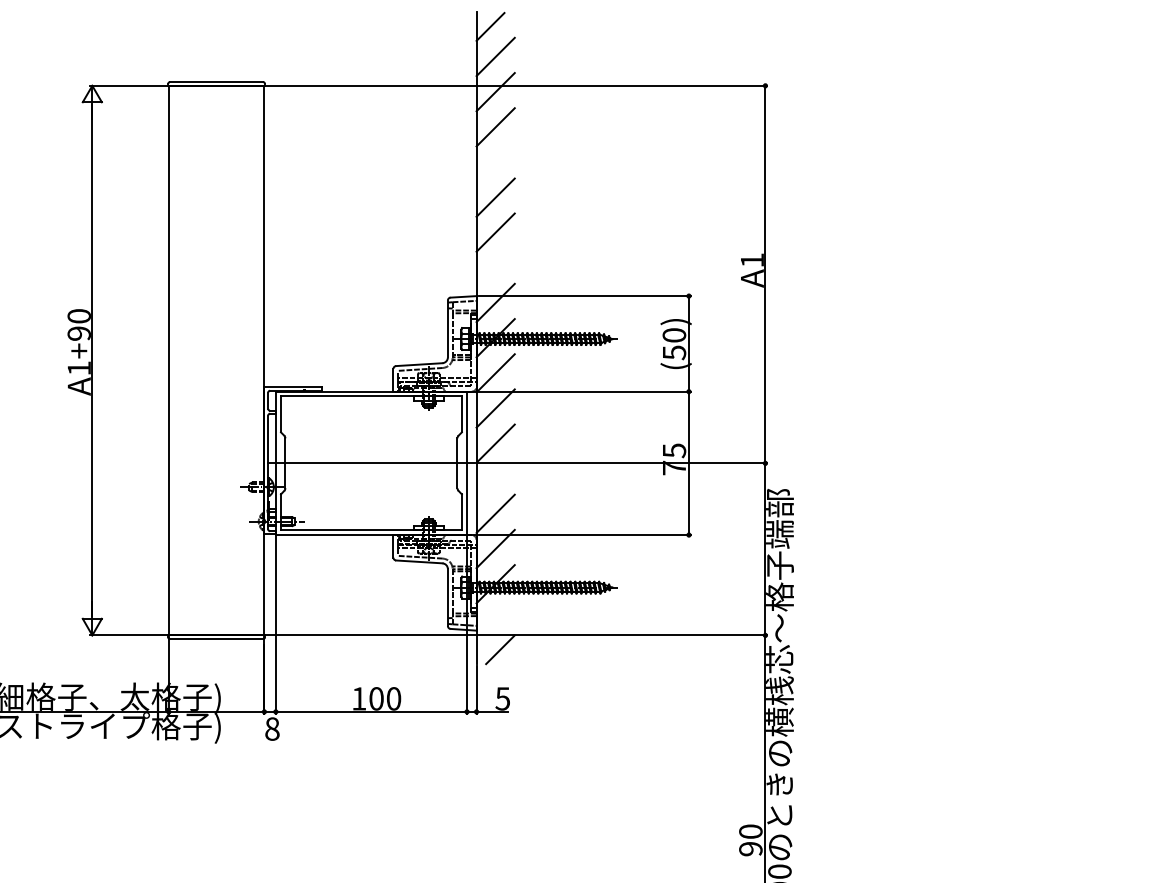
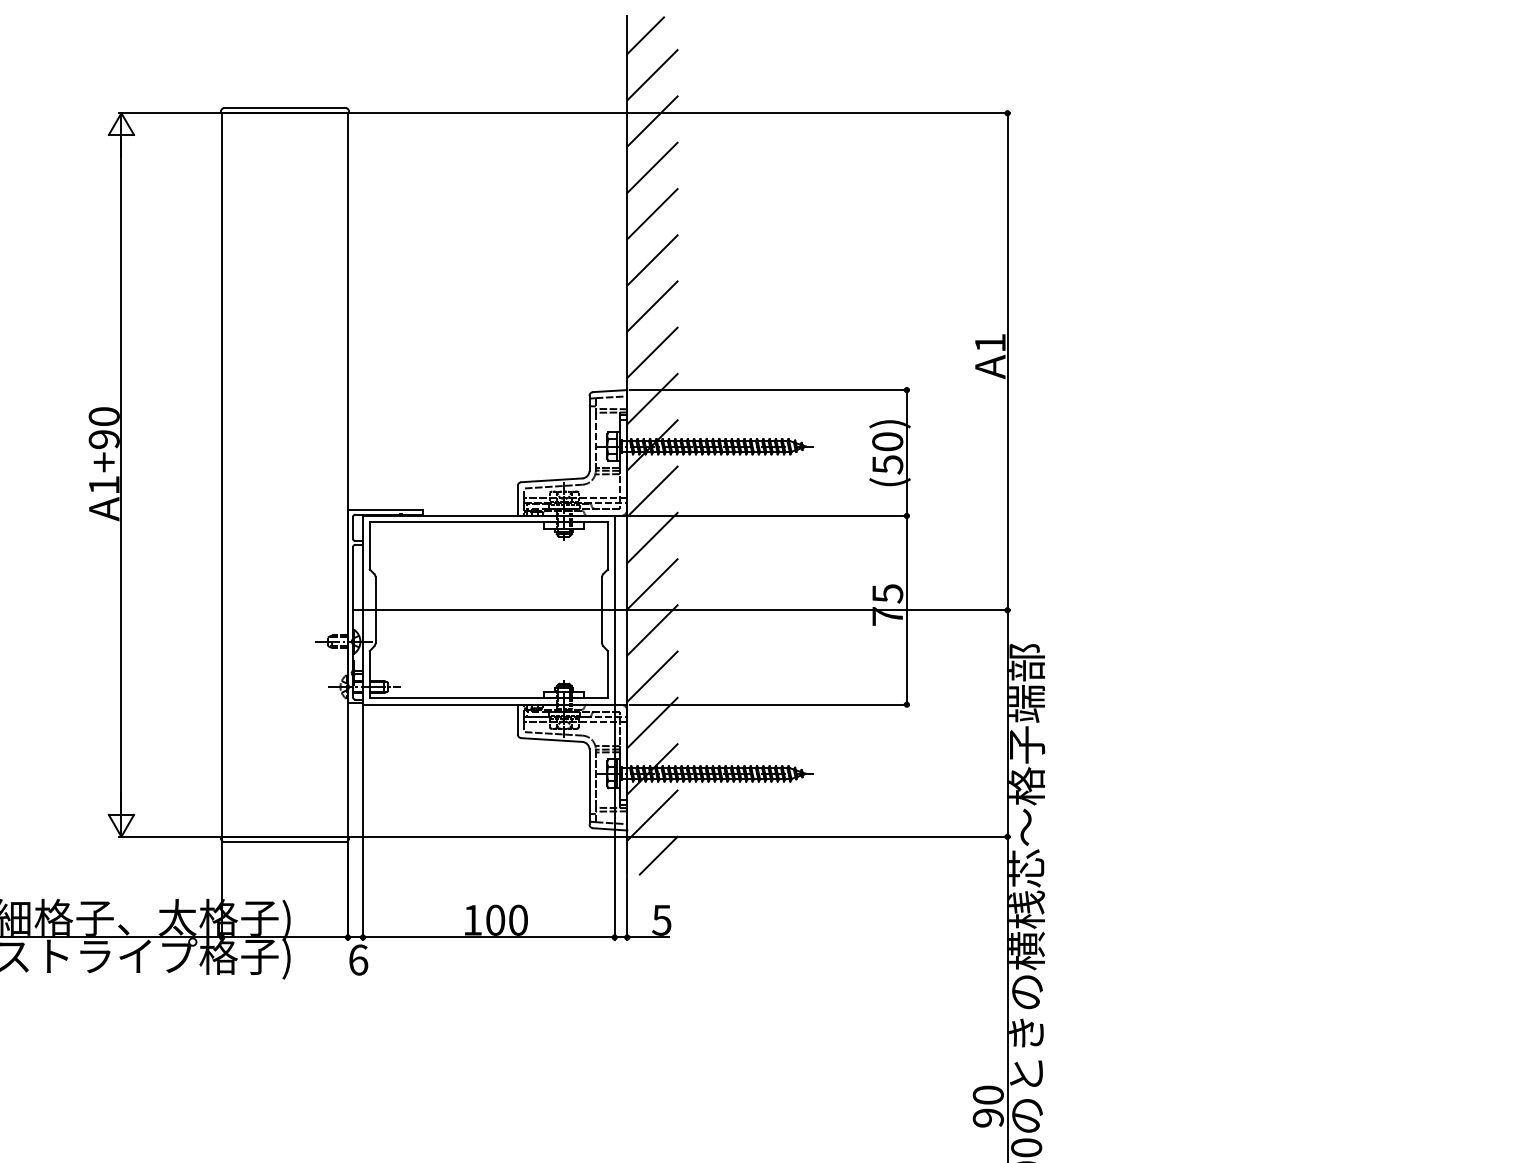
line: (495, 162) -> (652, 214), added
line: (495, 267) -> (652, 352), added
line: (495, 478) -> (652, 630), added
line: (495, 619) -> (652, 815), added
text: (272, 728) -> (358, 959), 8 -> 6

